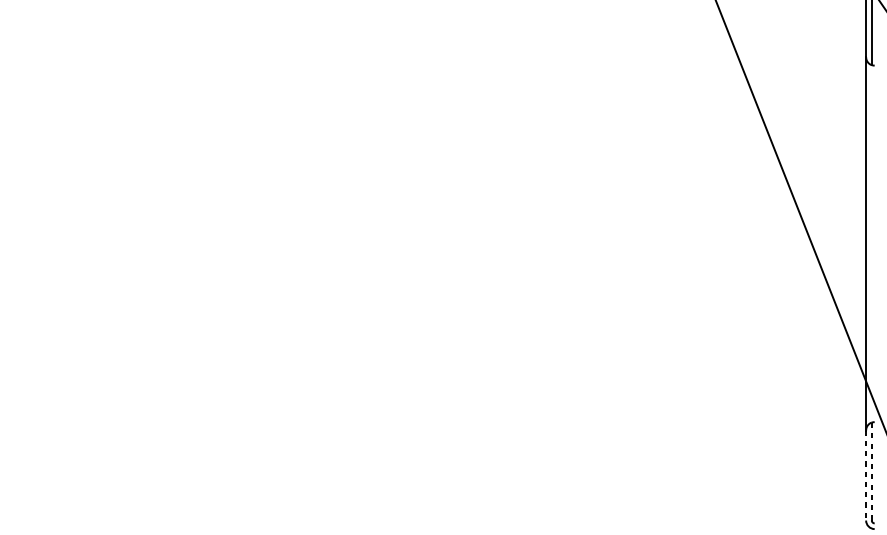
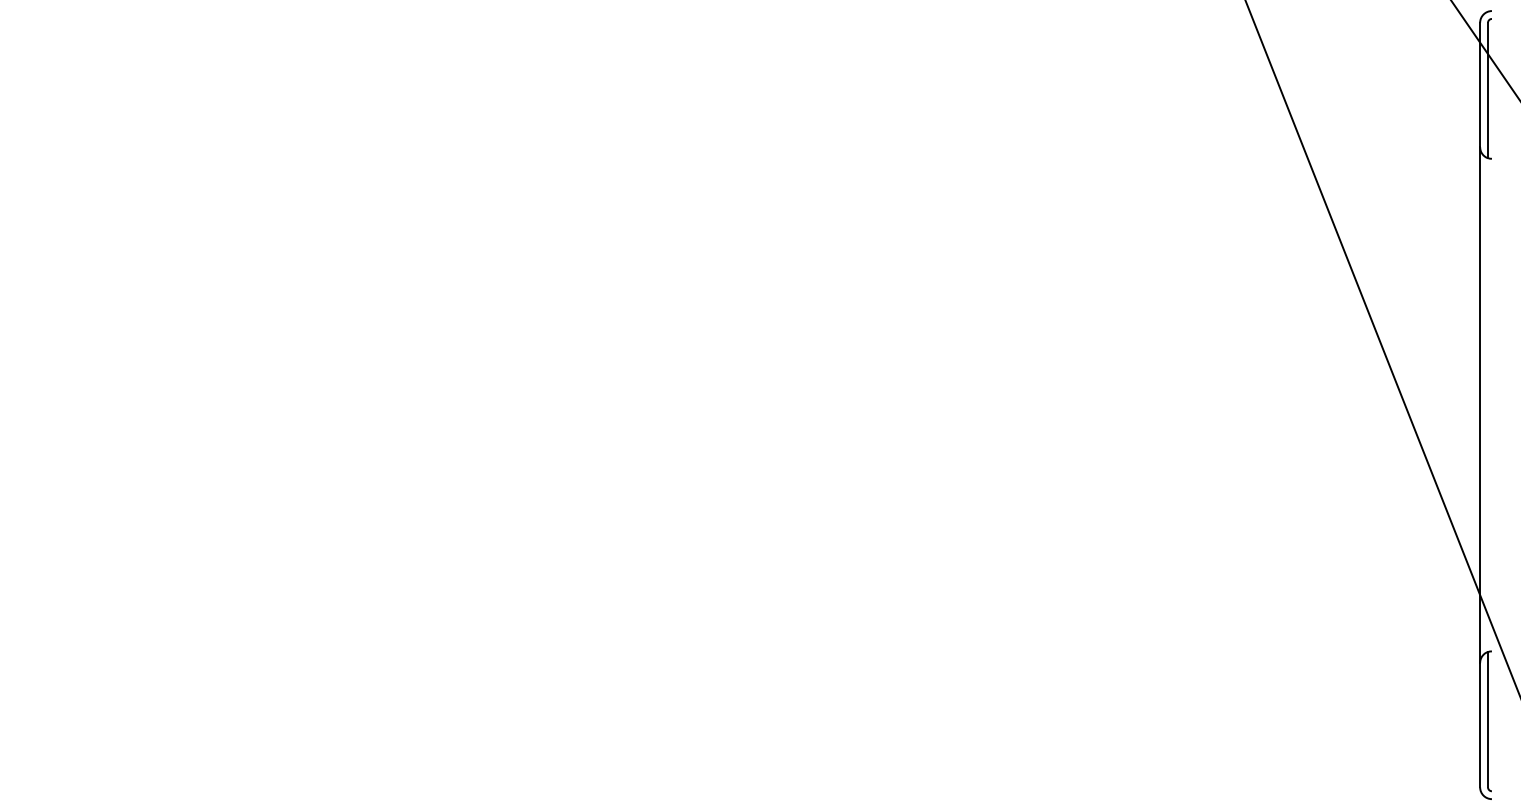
line: (872, 471) -> (1488, 719), dashed -> solid
line: (866, 475) -> (1480, 725), dashed -> solid

